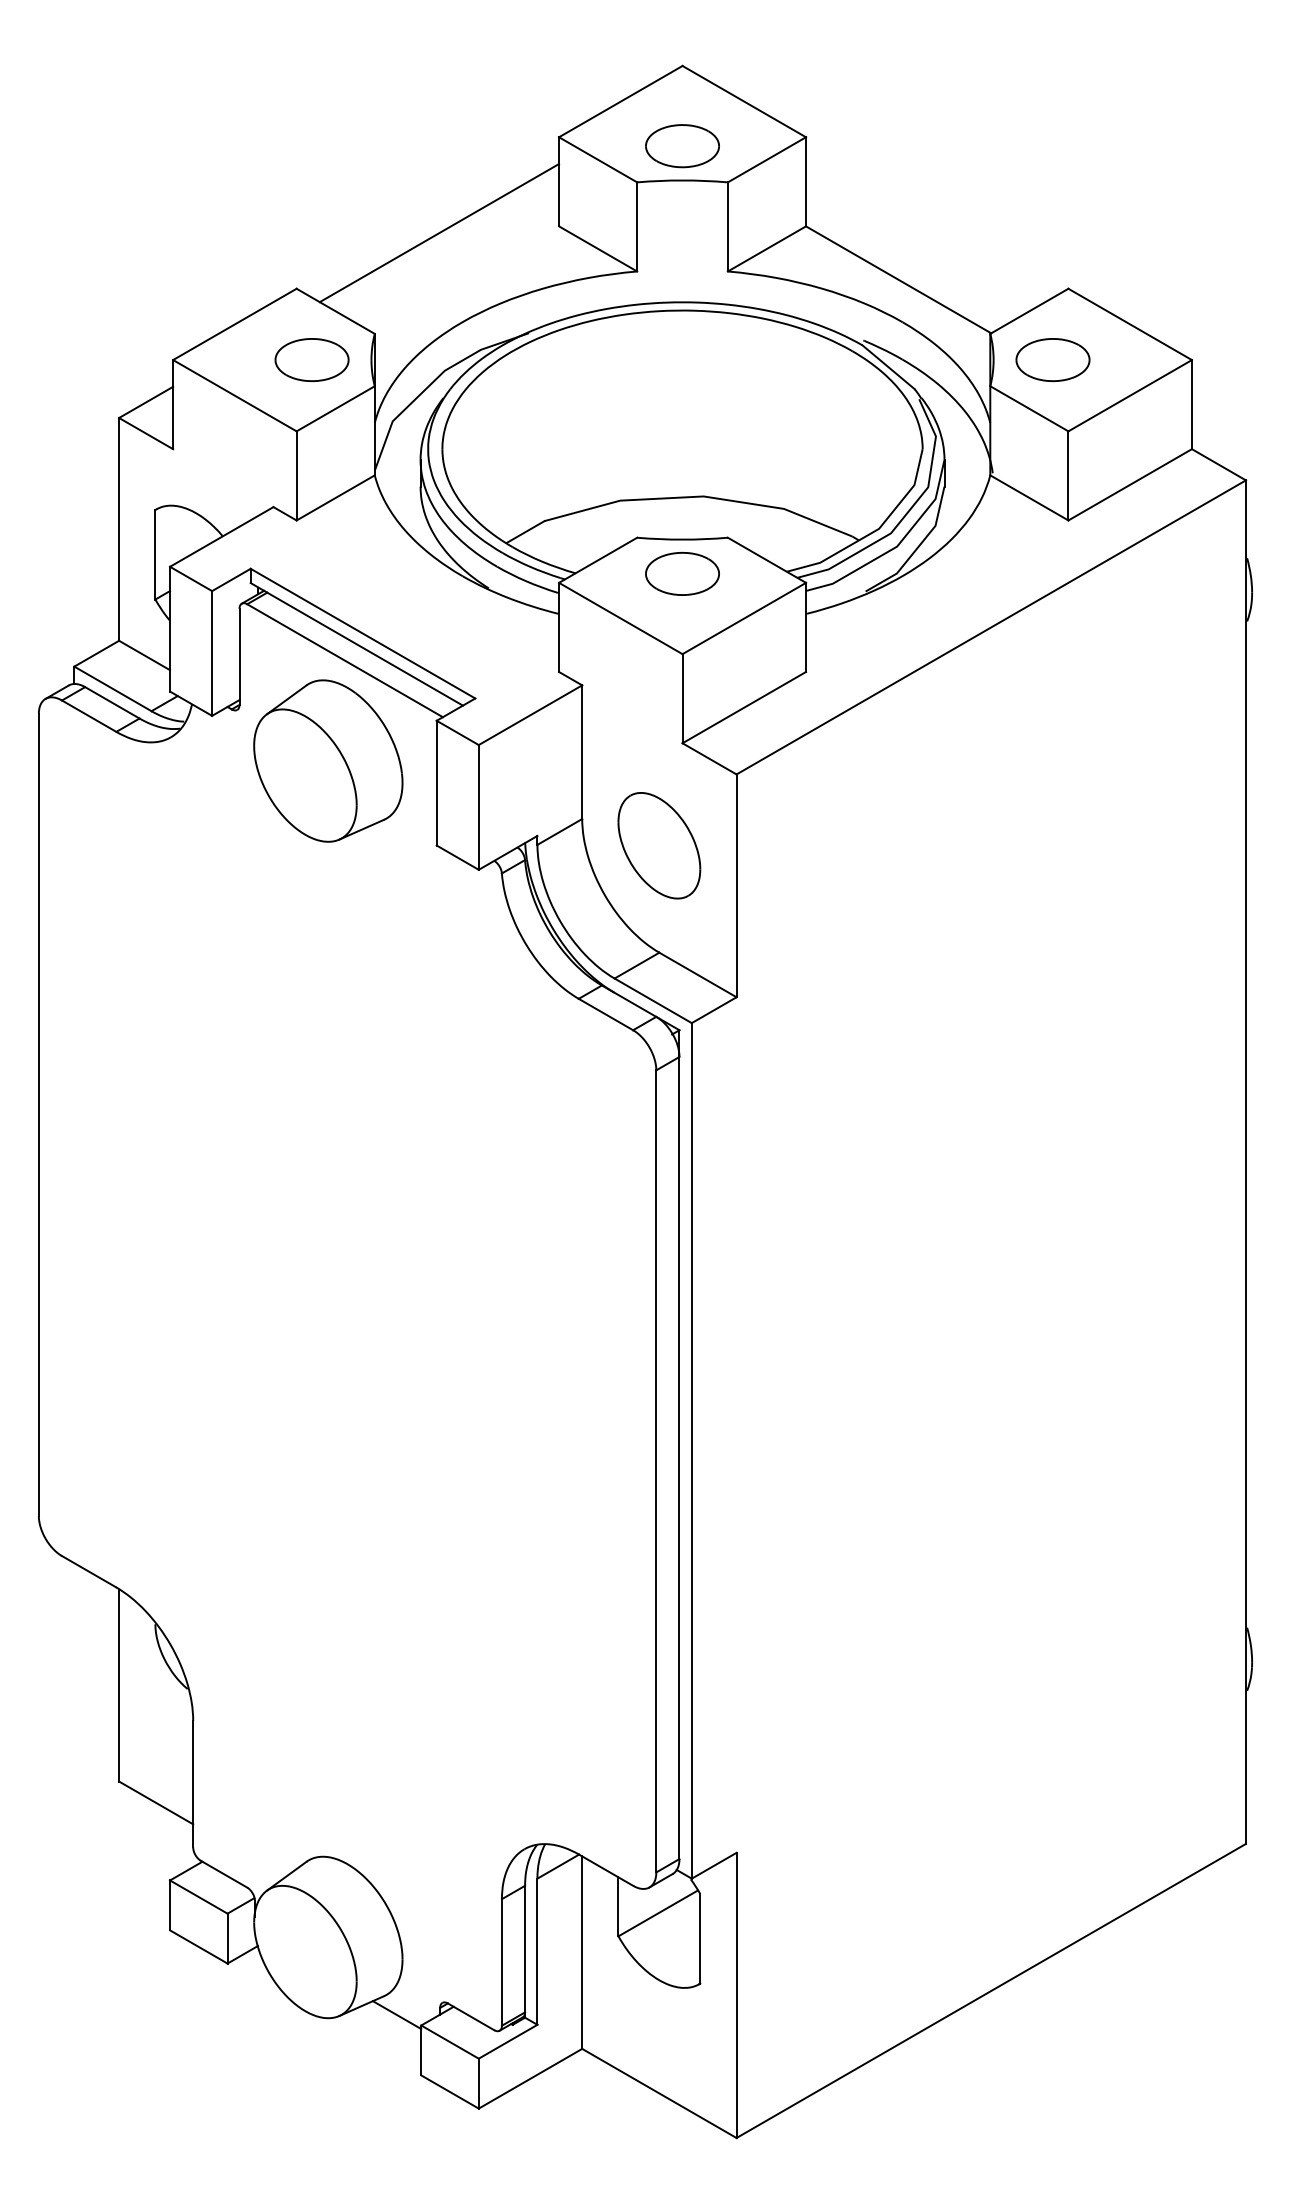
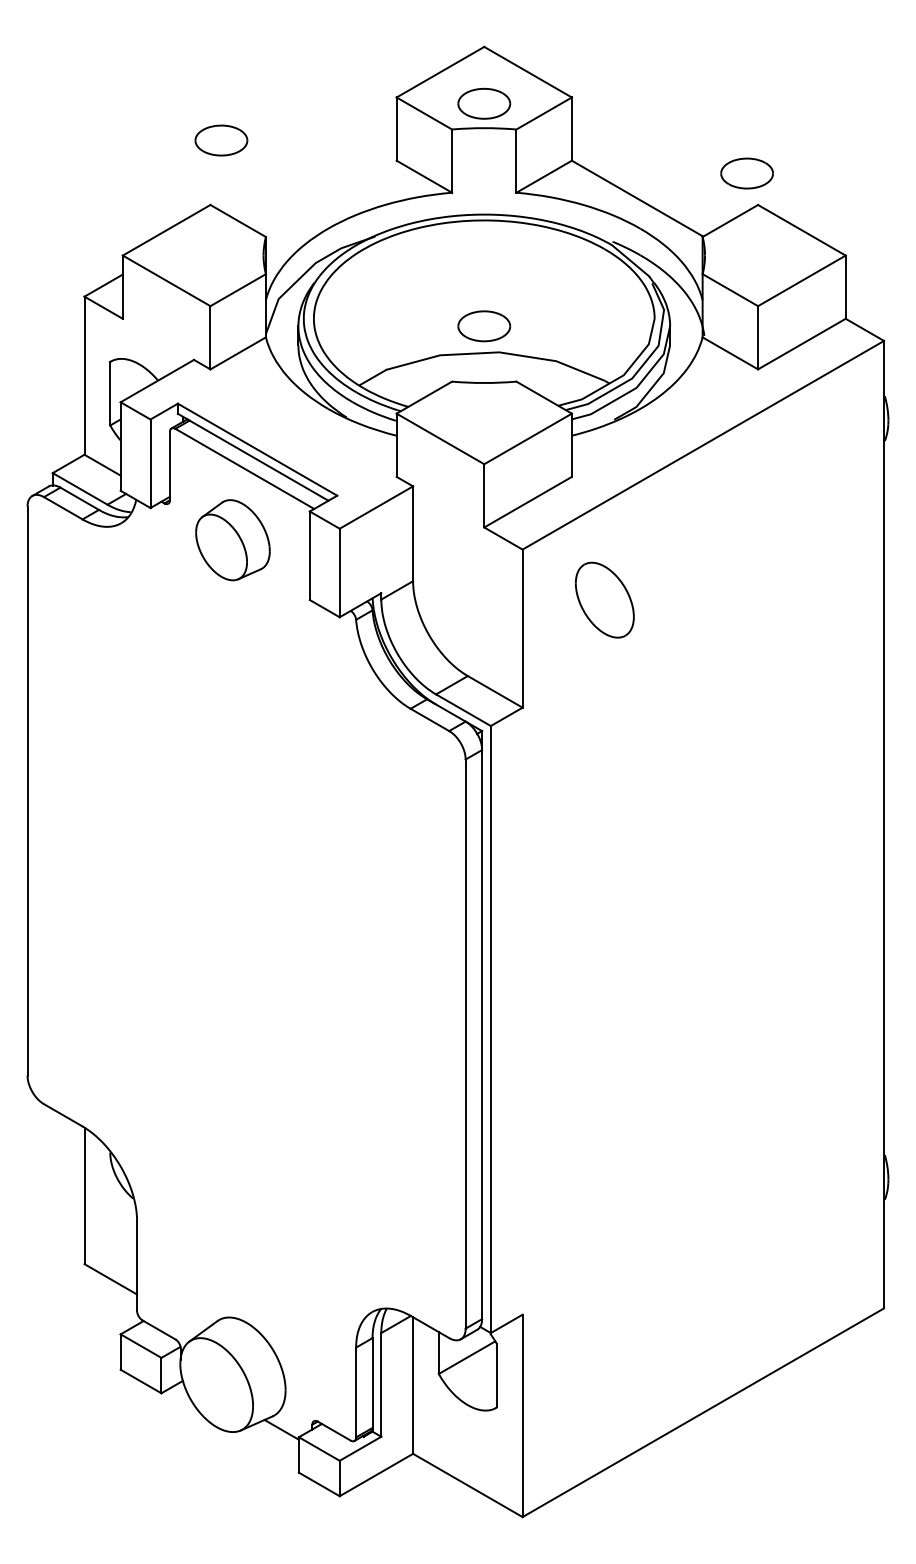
line: (439, 233) -> (311, 165), removed
part: (312, 359) -> (221, 140), moved
part: (1052, 359) -> (746, 173), moved
part: (682, 574) -> (484, 326), moved
part: (327, 761) -> (232, 540), size x0.7
part: (658, 844) -> (604, 599), moved

